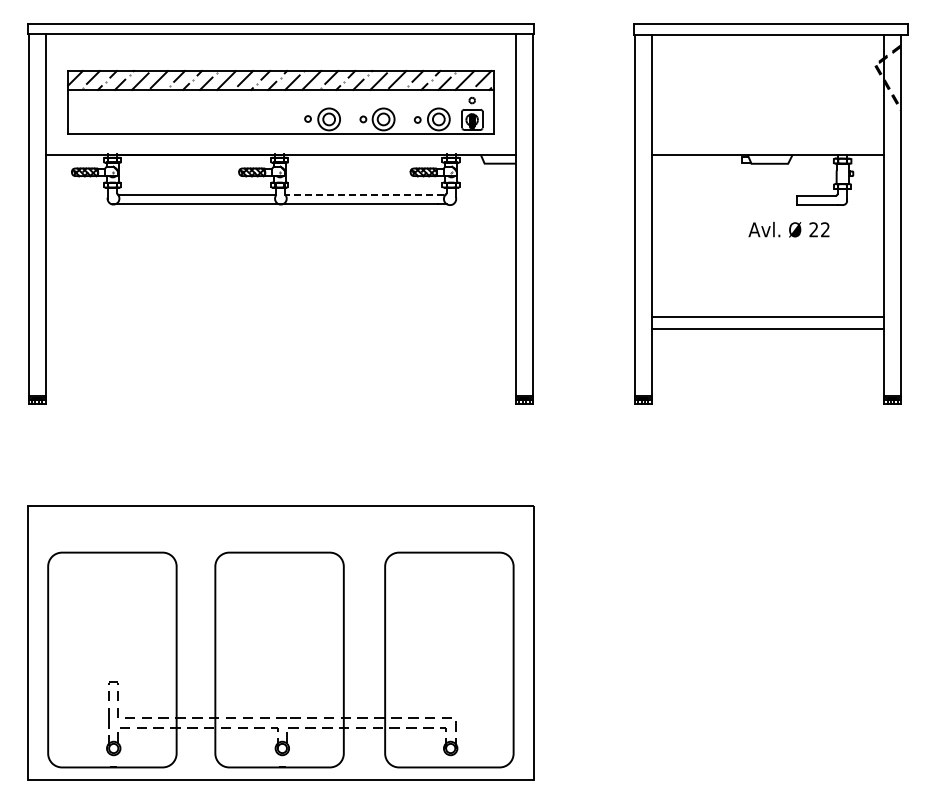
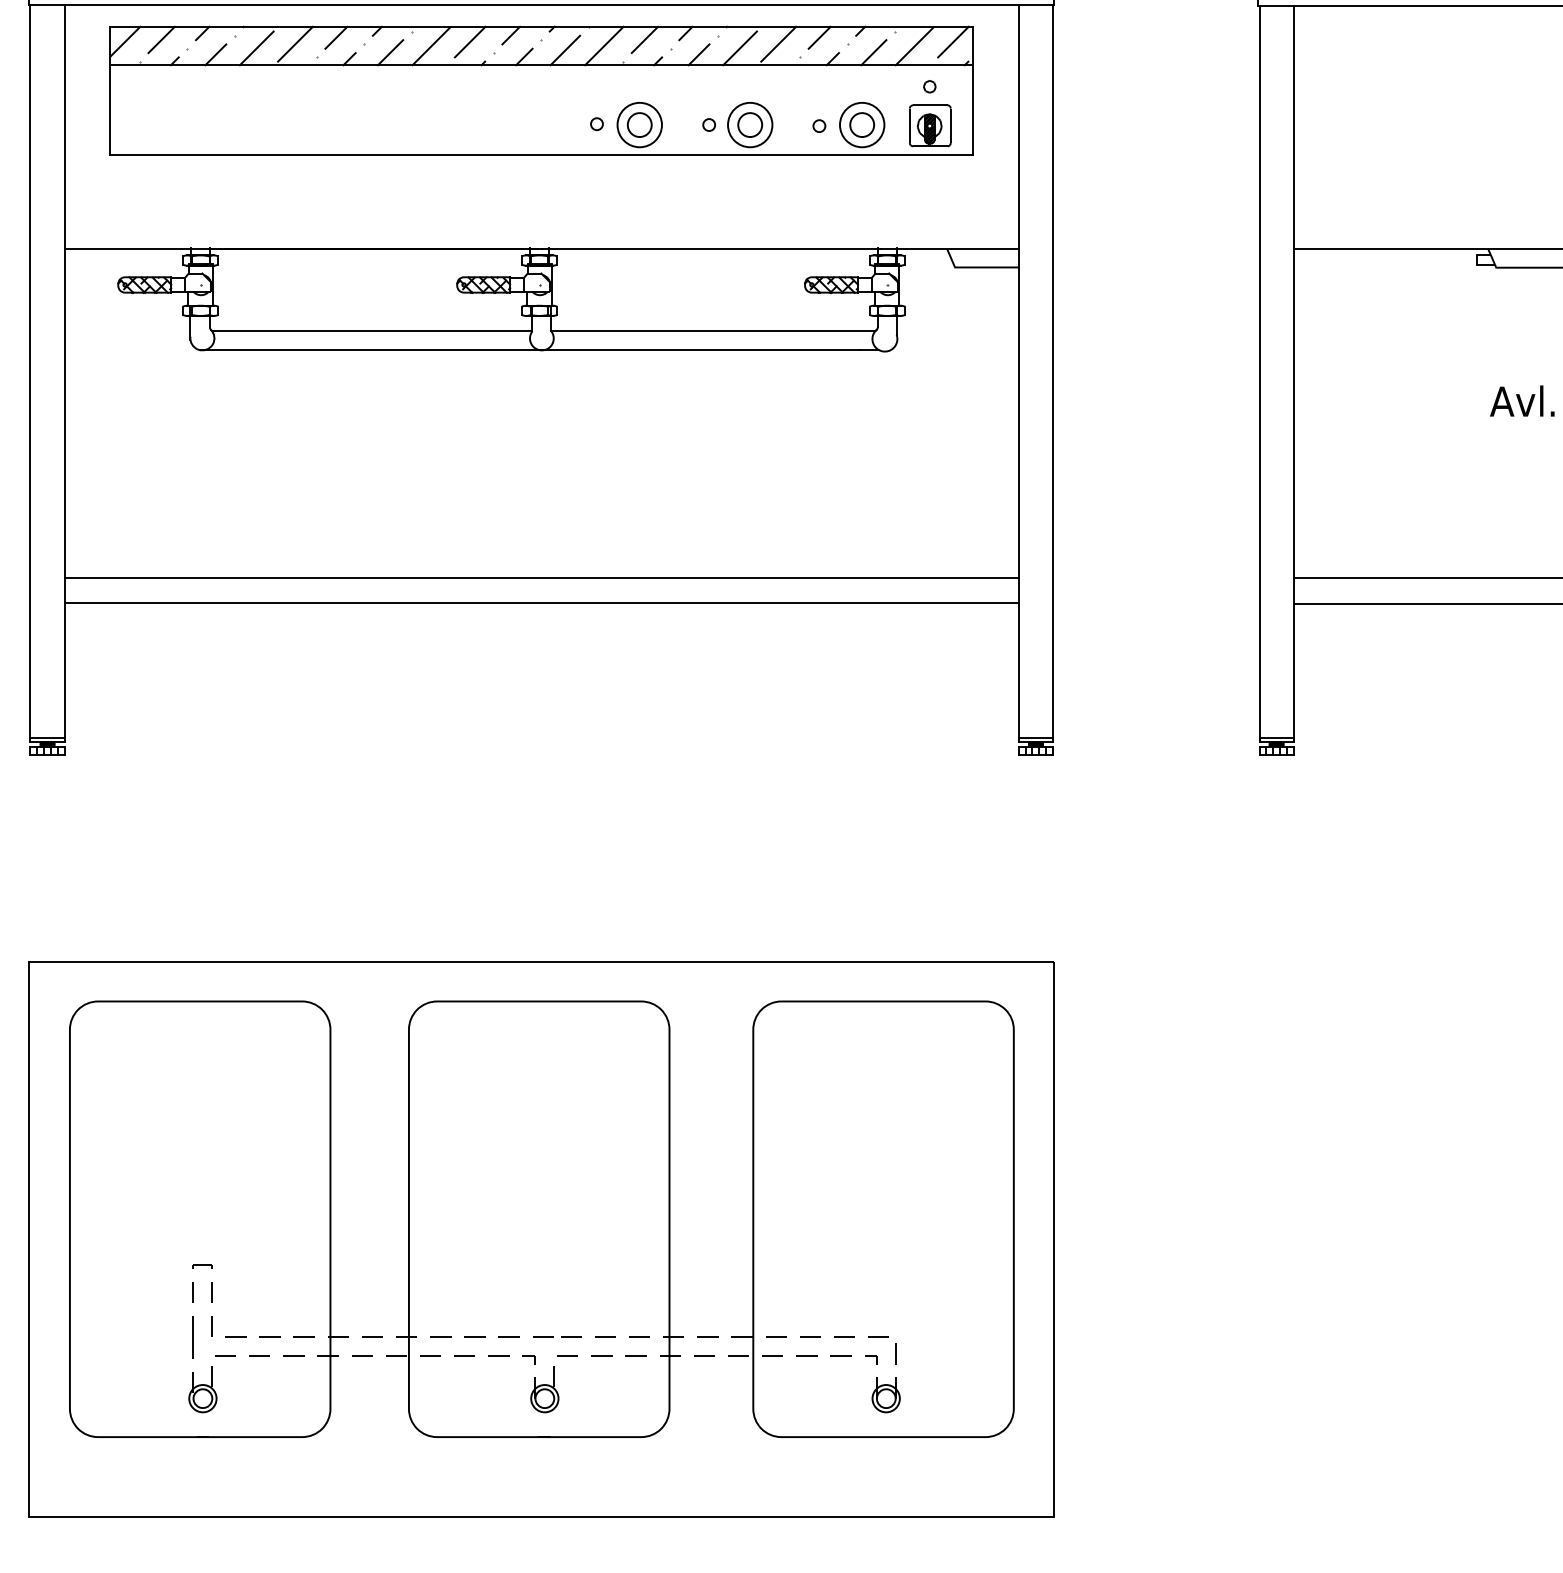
part: (280, 101) -> (541, 88), moved
line: (364, 195) -> (711, 332), dashed -> solid
line: (280, 316) -> (541, 577), added
line: (280, 329) -> (541, 603), added
part: (280, 659) -> (541, 1218), moved

